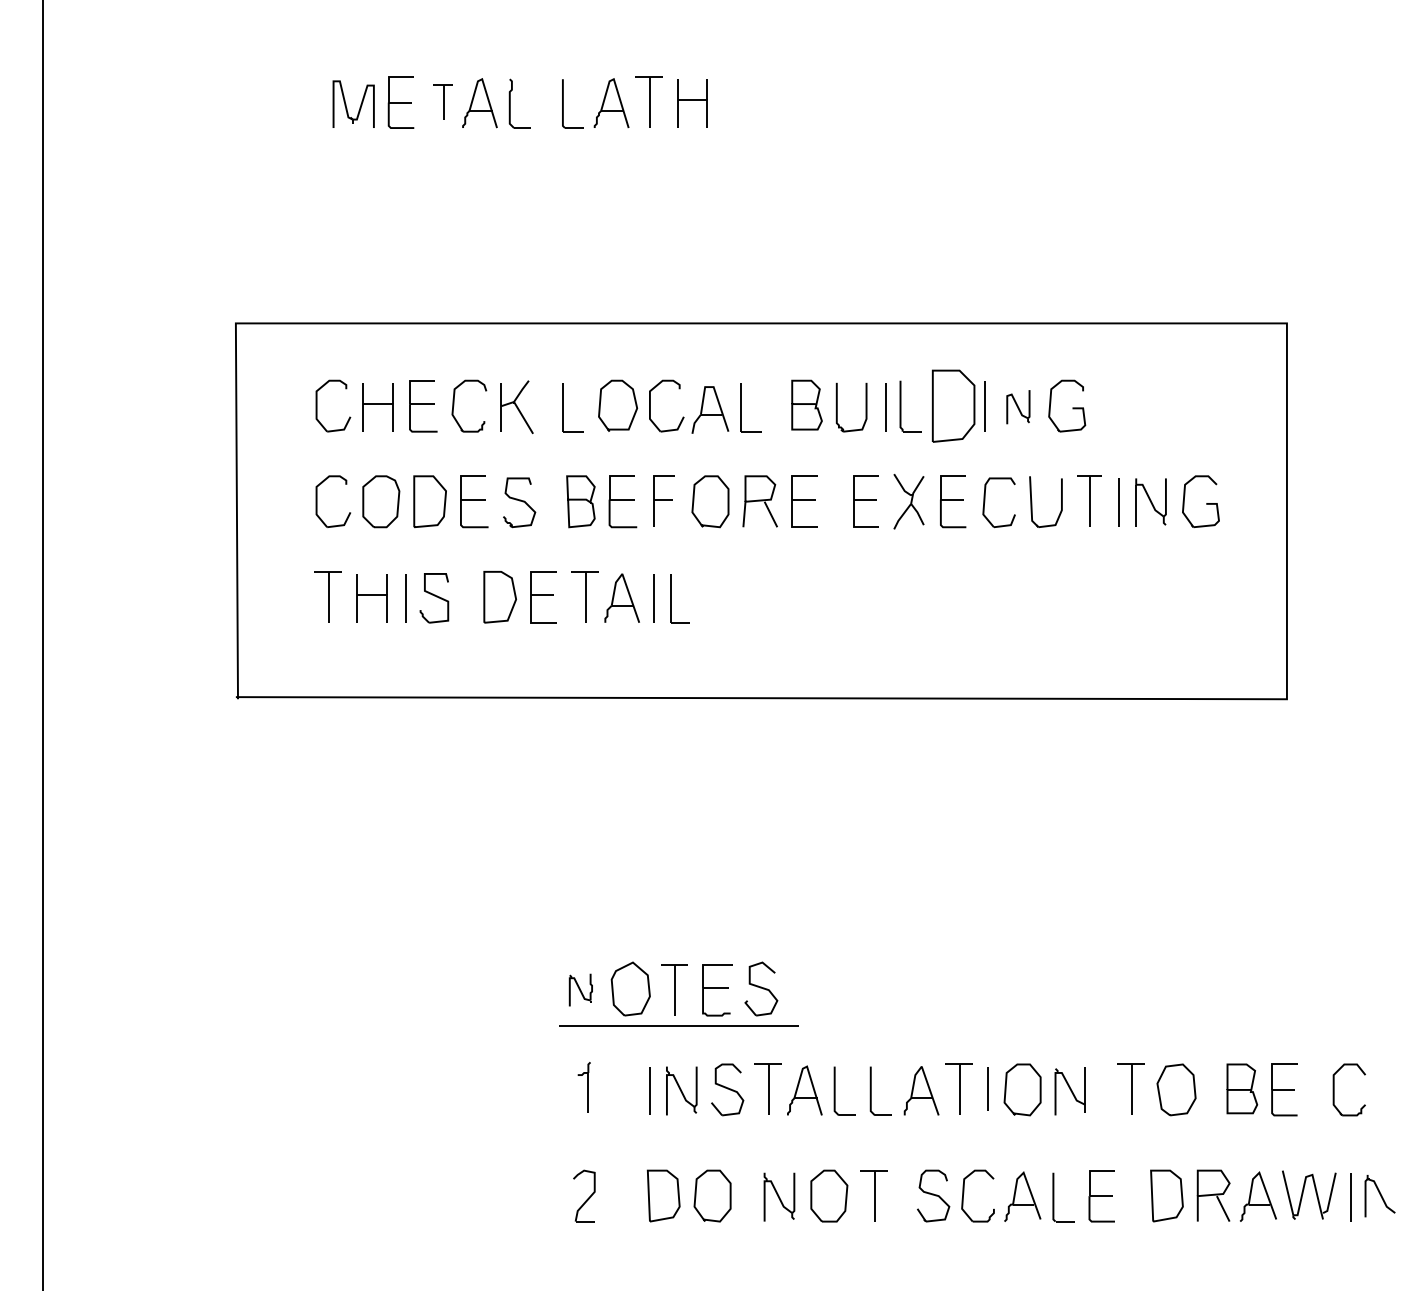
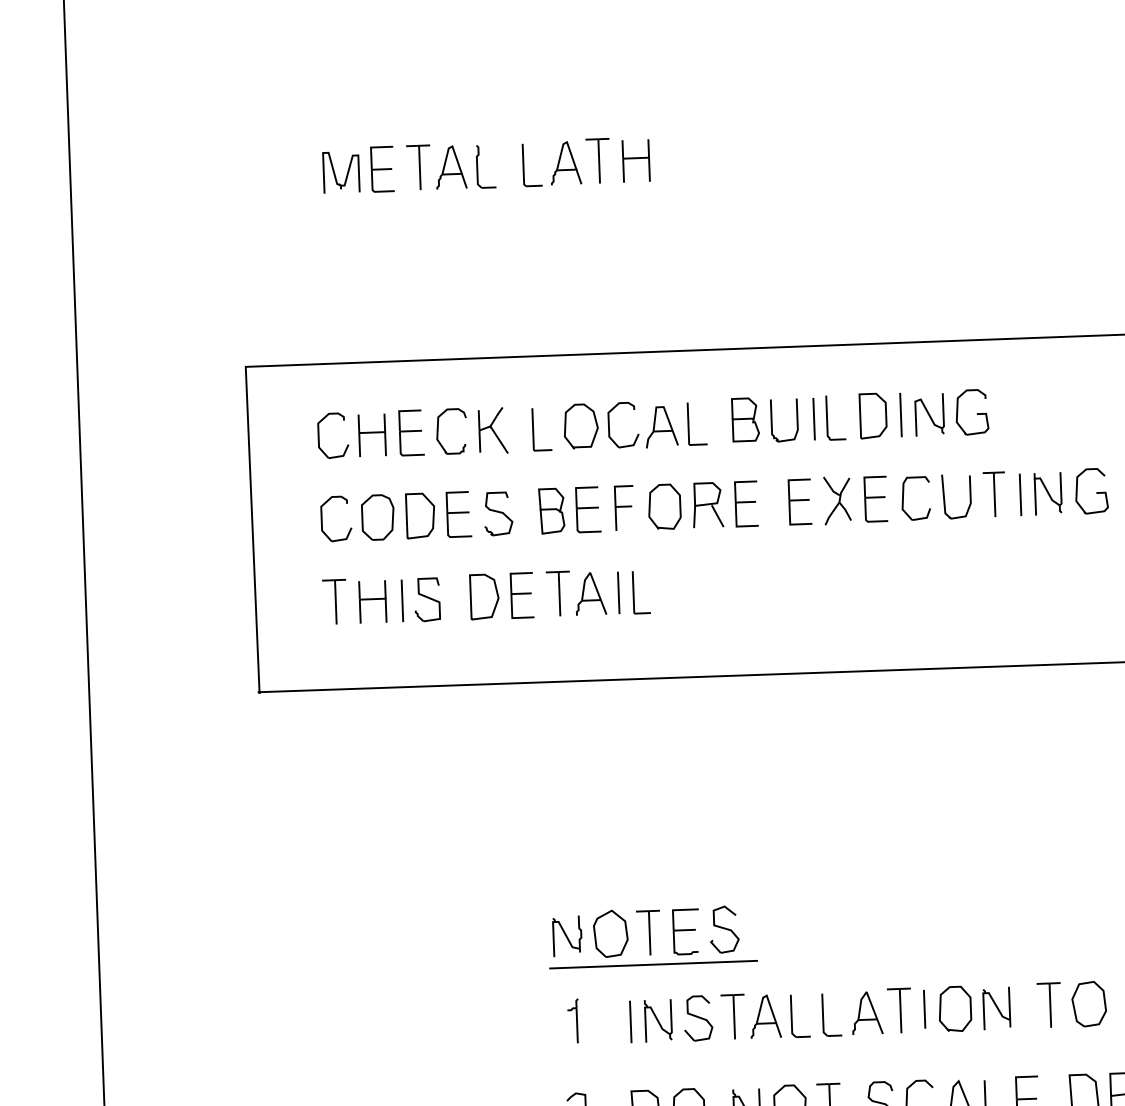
part: (442, 101) -> (418, 167), size x1.43
part: (953, 405) -> (873, 415), size x0.71
part: (1018, 406) -> (929, 414), size x1.43
part: (580, 989) -> (567, 935), size x1.43

